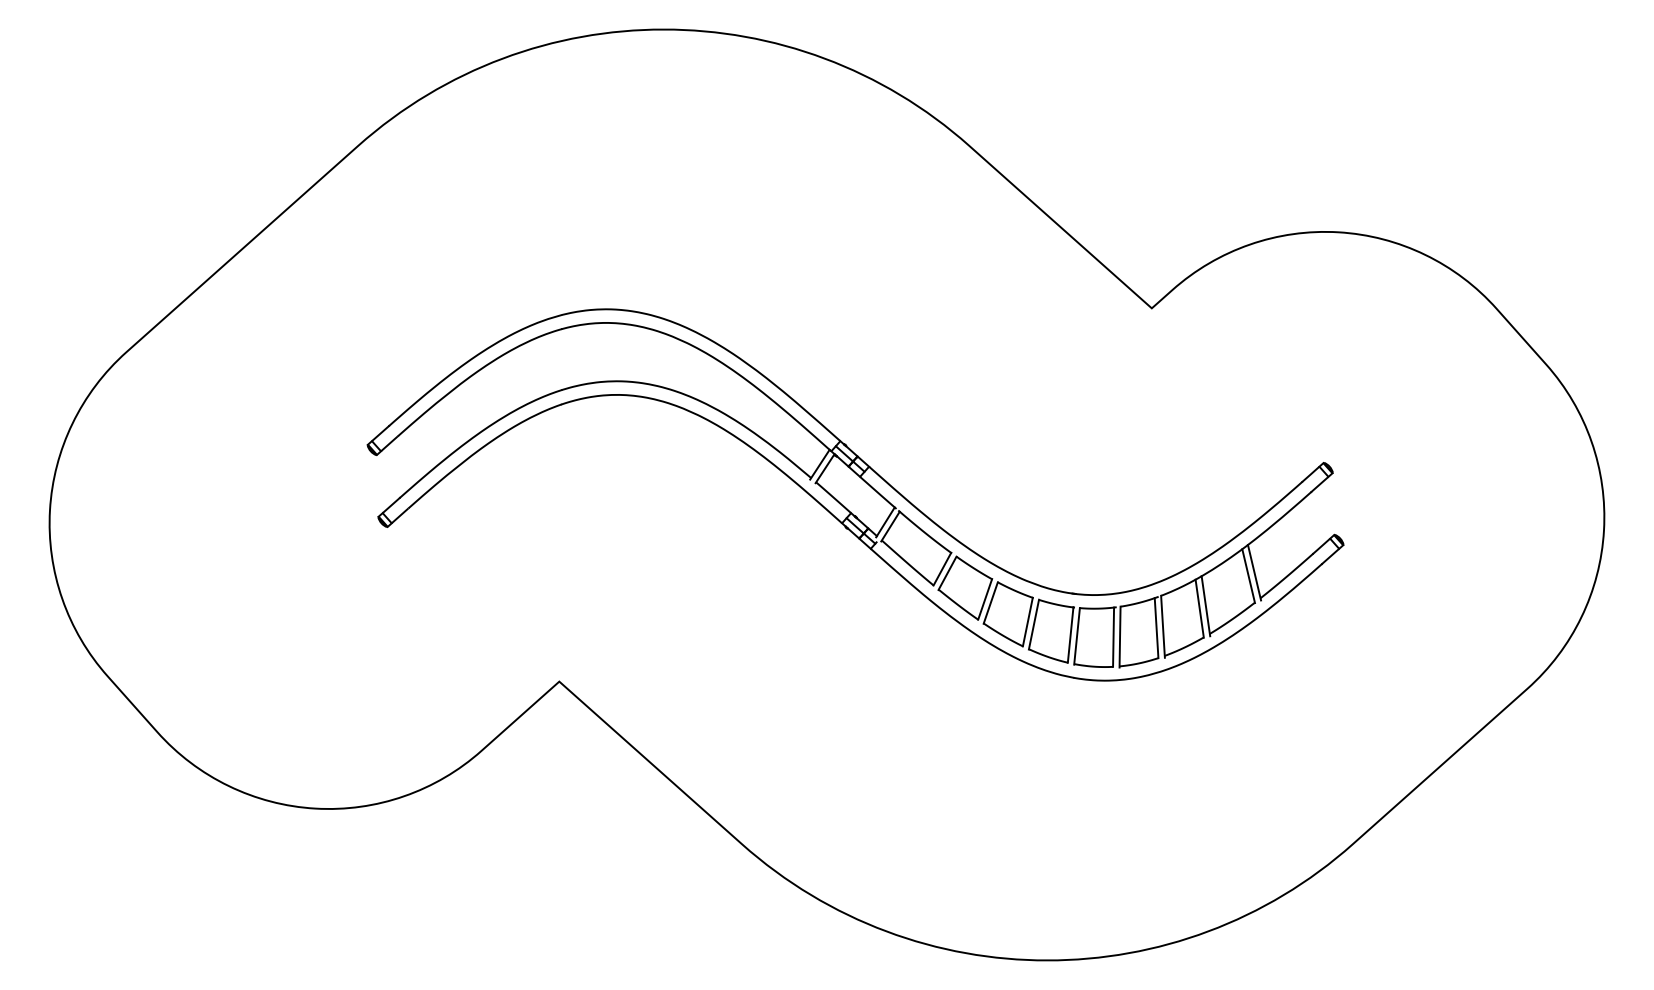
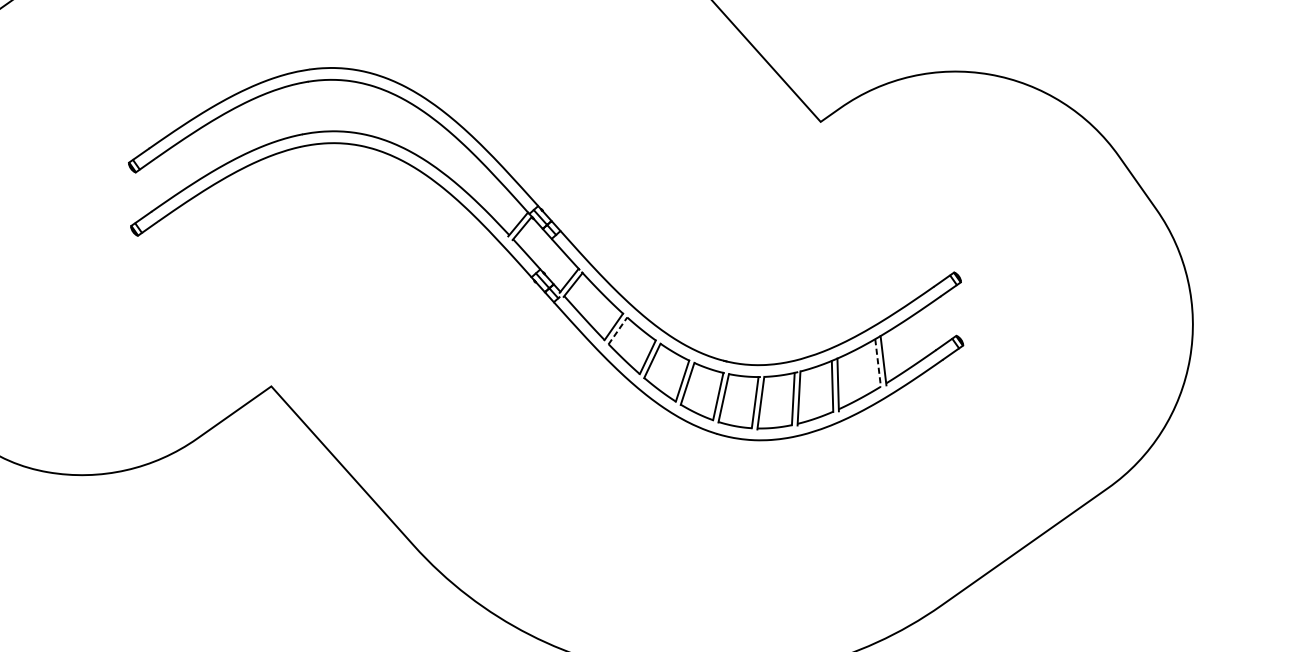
line: (947, 573) -> (617, 331), solid -> dashed
line: (1248, 576) -> (877, 363), solid -> dashed

